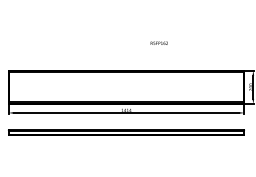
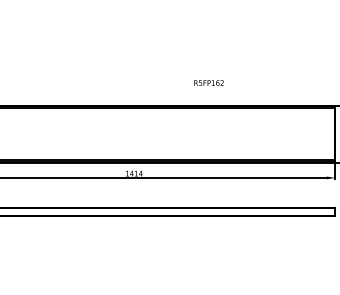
text: (158, 42) -> (207, 81), moved

